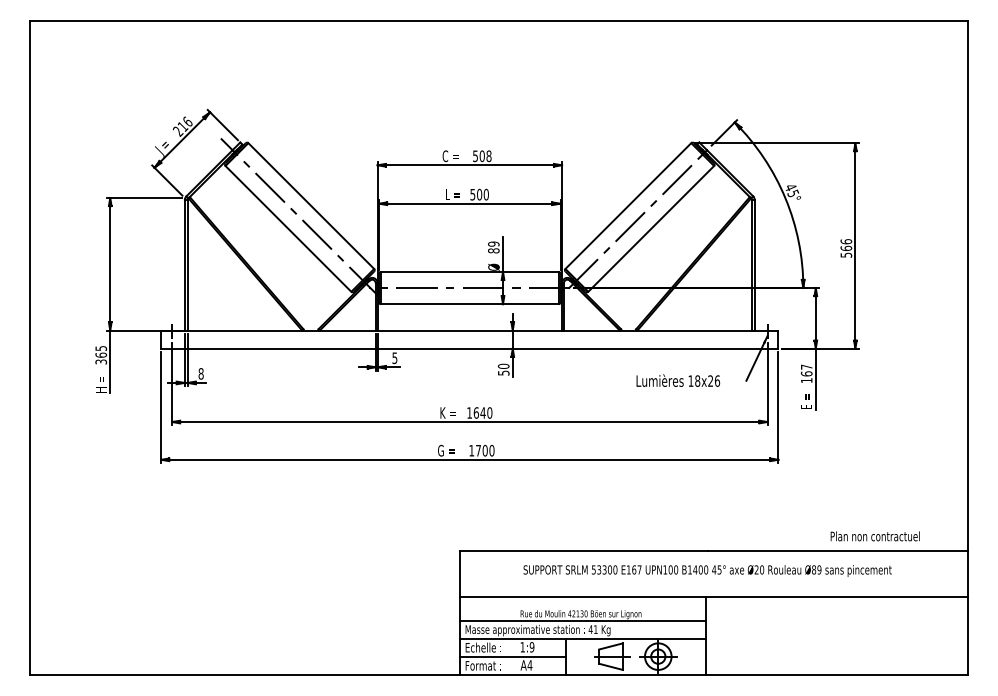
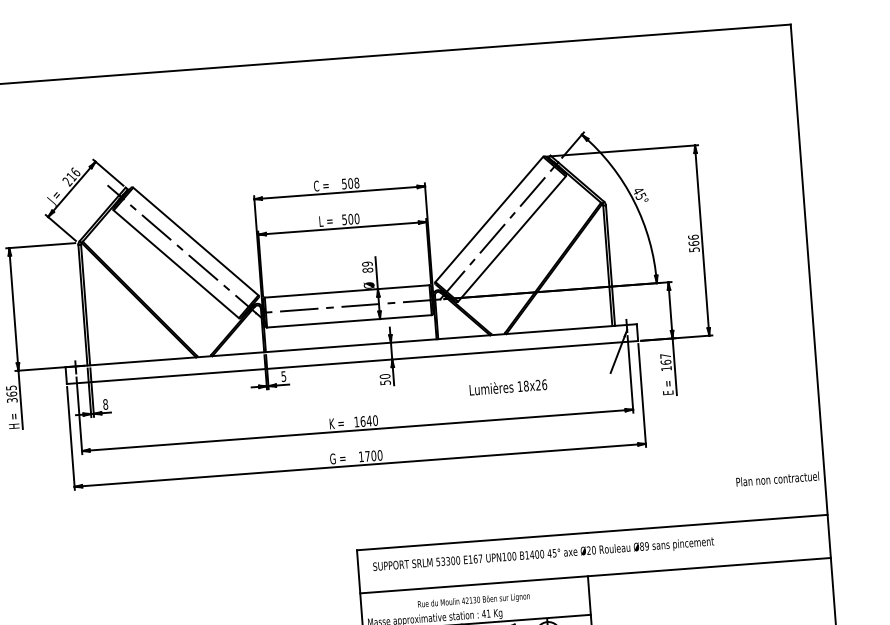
text: (678, 380) -> (508, 386), moved
text: (874, 536) -> (776, 479), moved
text: (707, 570) -> (543, 554), moved
line: (582, 621) -> (475, 607), removed

